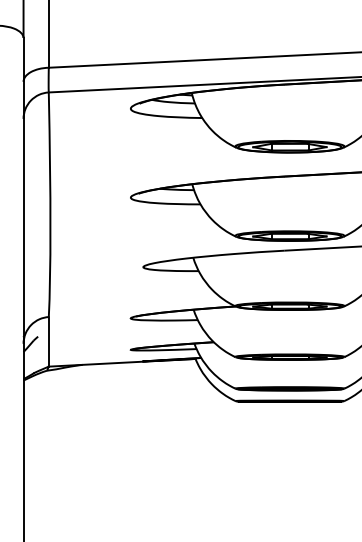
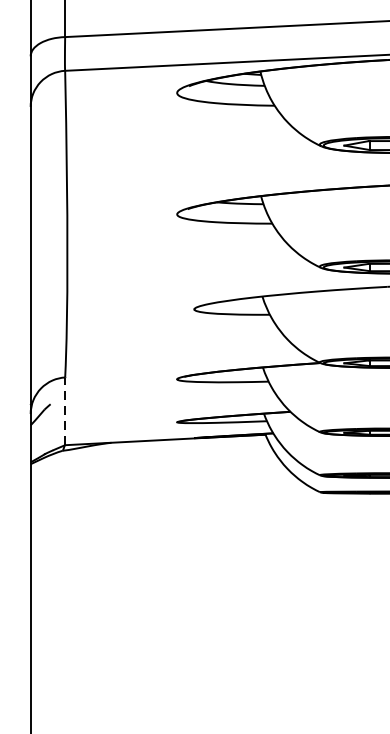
line: (48, 342) -> (64, 412), solid -> dashed

